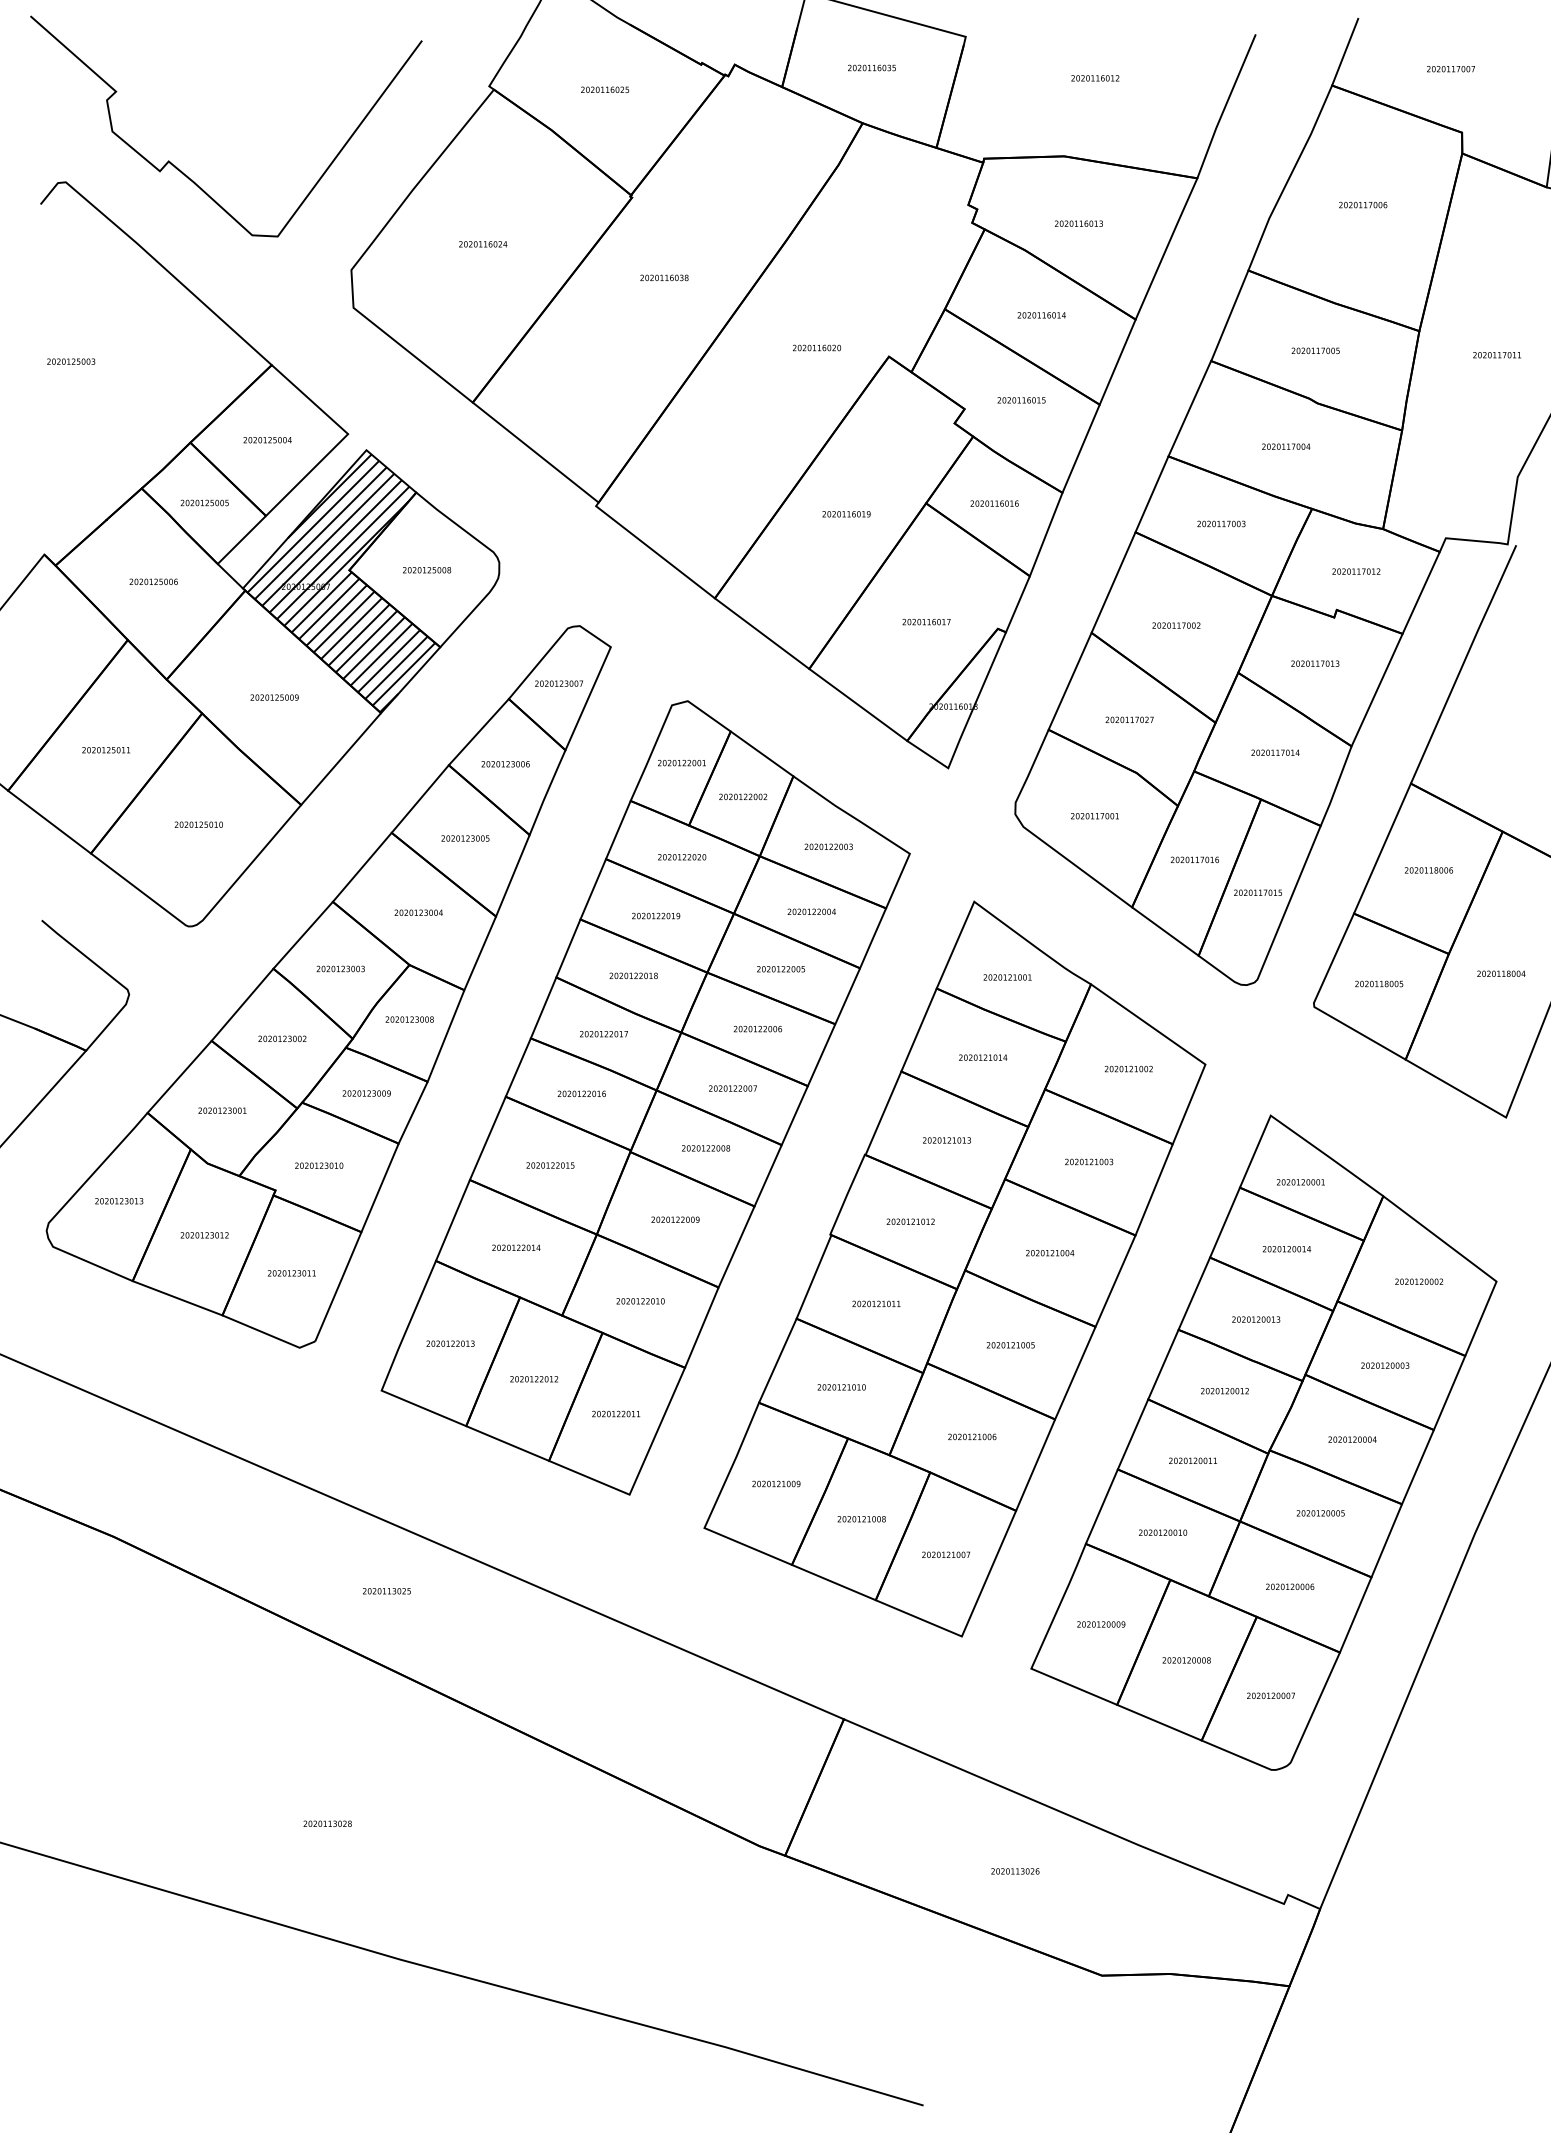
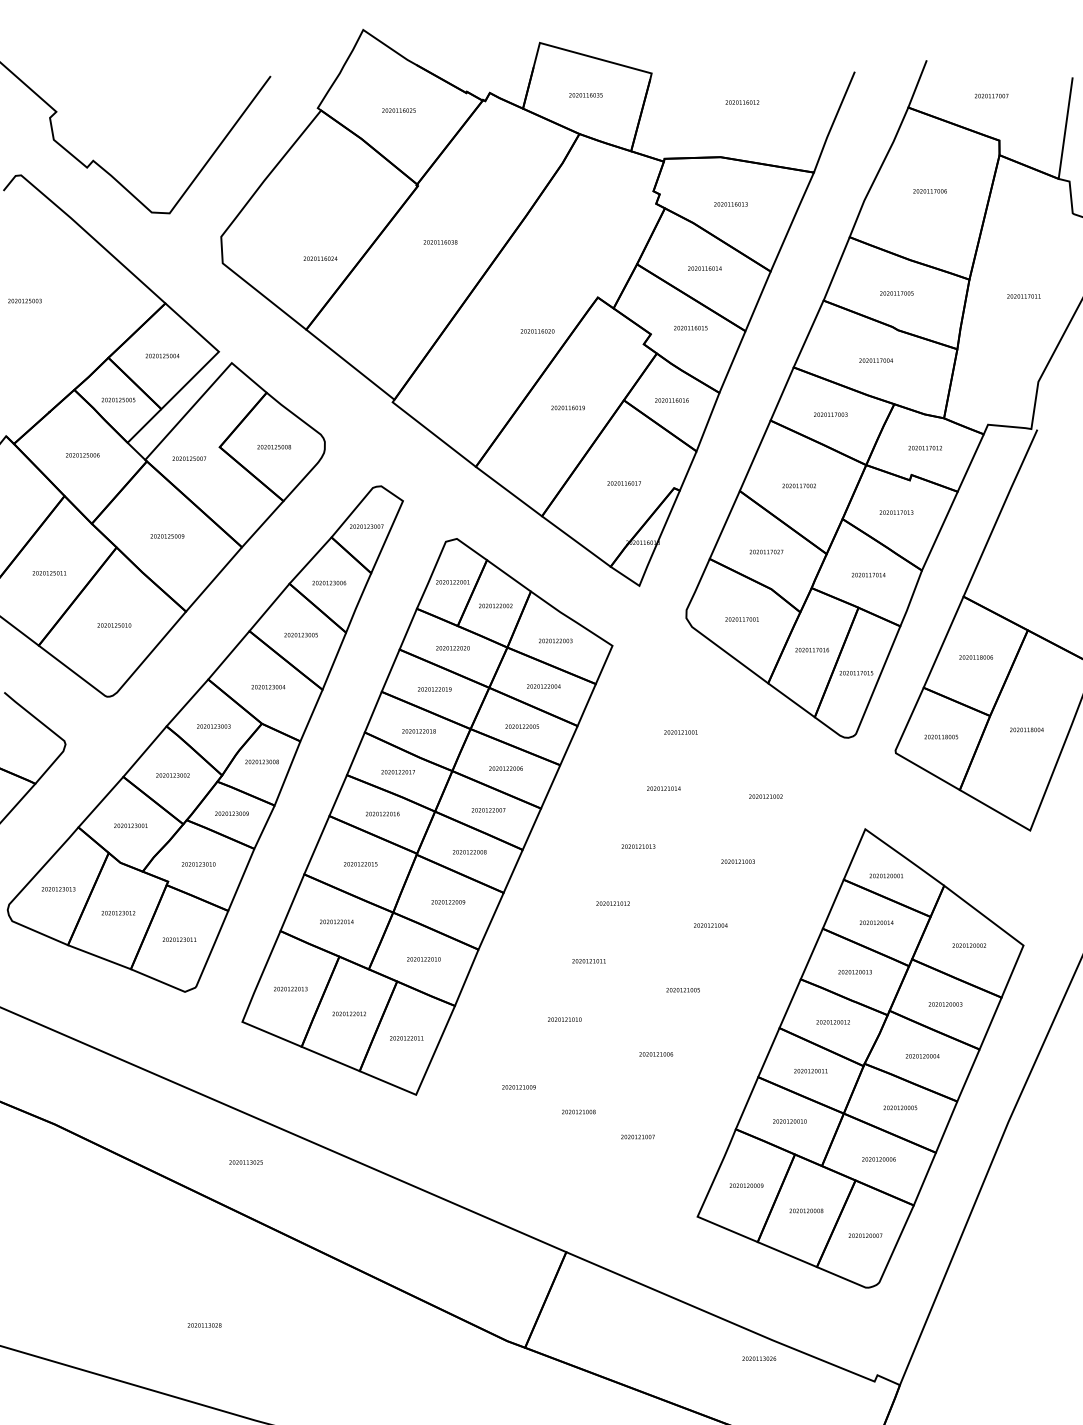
text: (483, 244) -> (320, 258), moved
text: (816, 347) -> (537, 331), moved
hatch: (341, 583) -> (214, 456), removed
part: (954, 1268) -> (643, 936), removed
text: (1015, 1871) -> (759, 1358), moved

